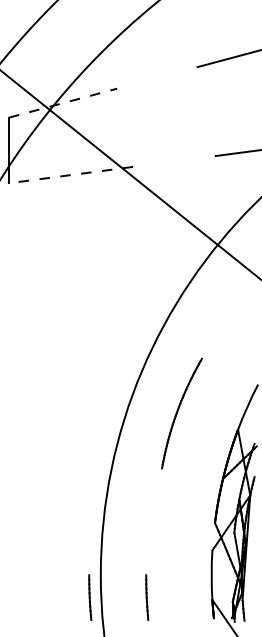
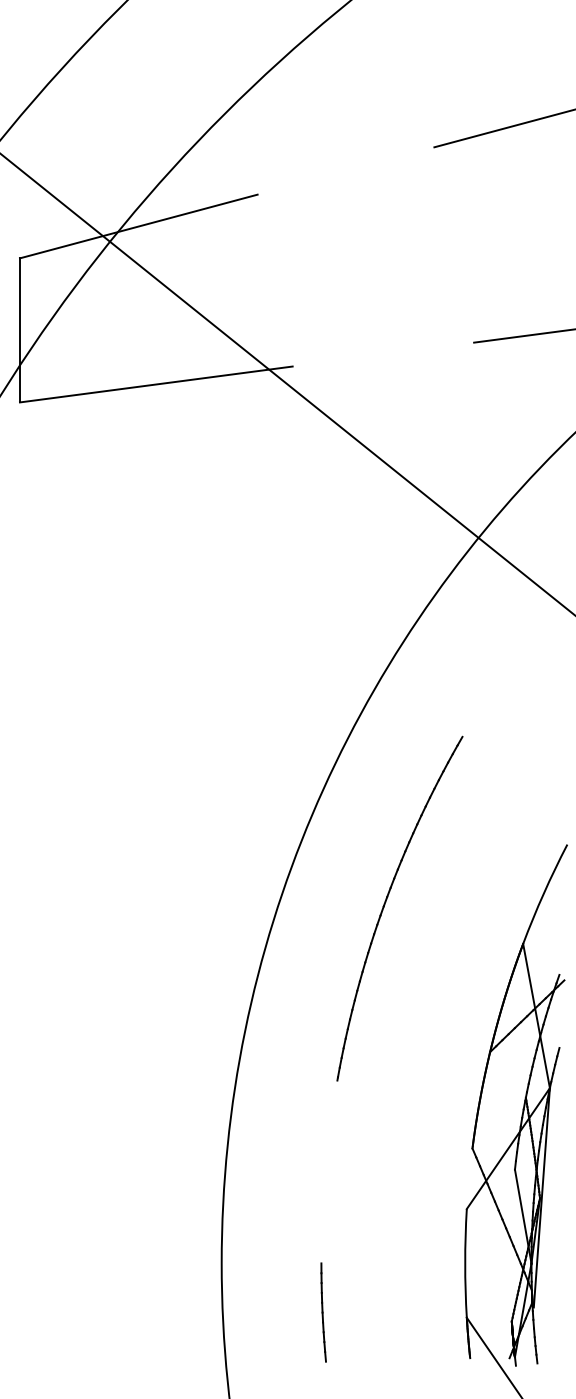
line: (63, 103) -> (139, 227), dashed -> solid
line: (71, 175) -> (157, 385), dashed -> solid
part: (181, 413) -> (398, 908), size x1.43
line: (90, 597) -> (199, 1312), removed

